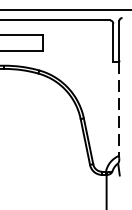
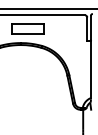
line: (118, 108) -> (90, 69), dashed -> solid

